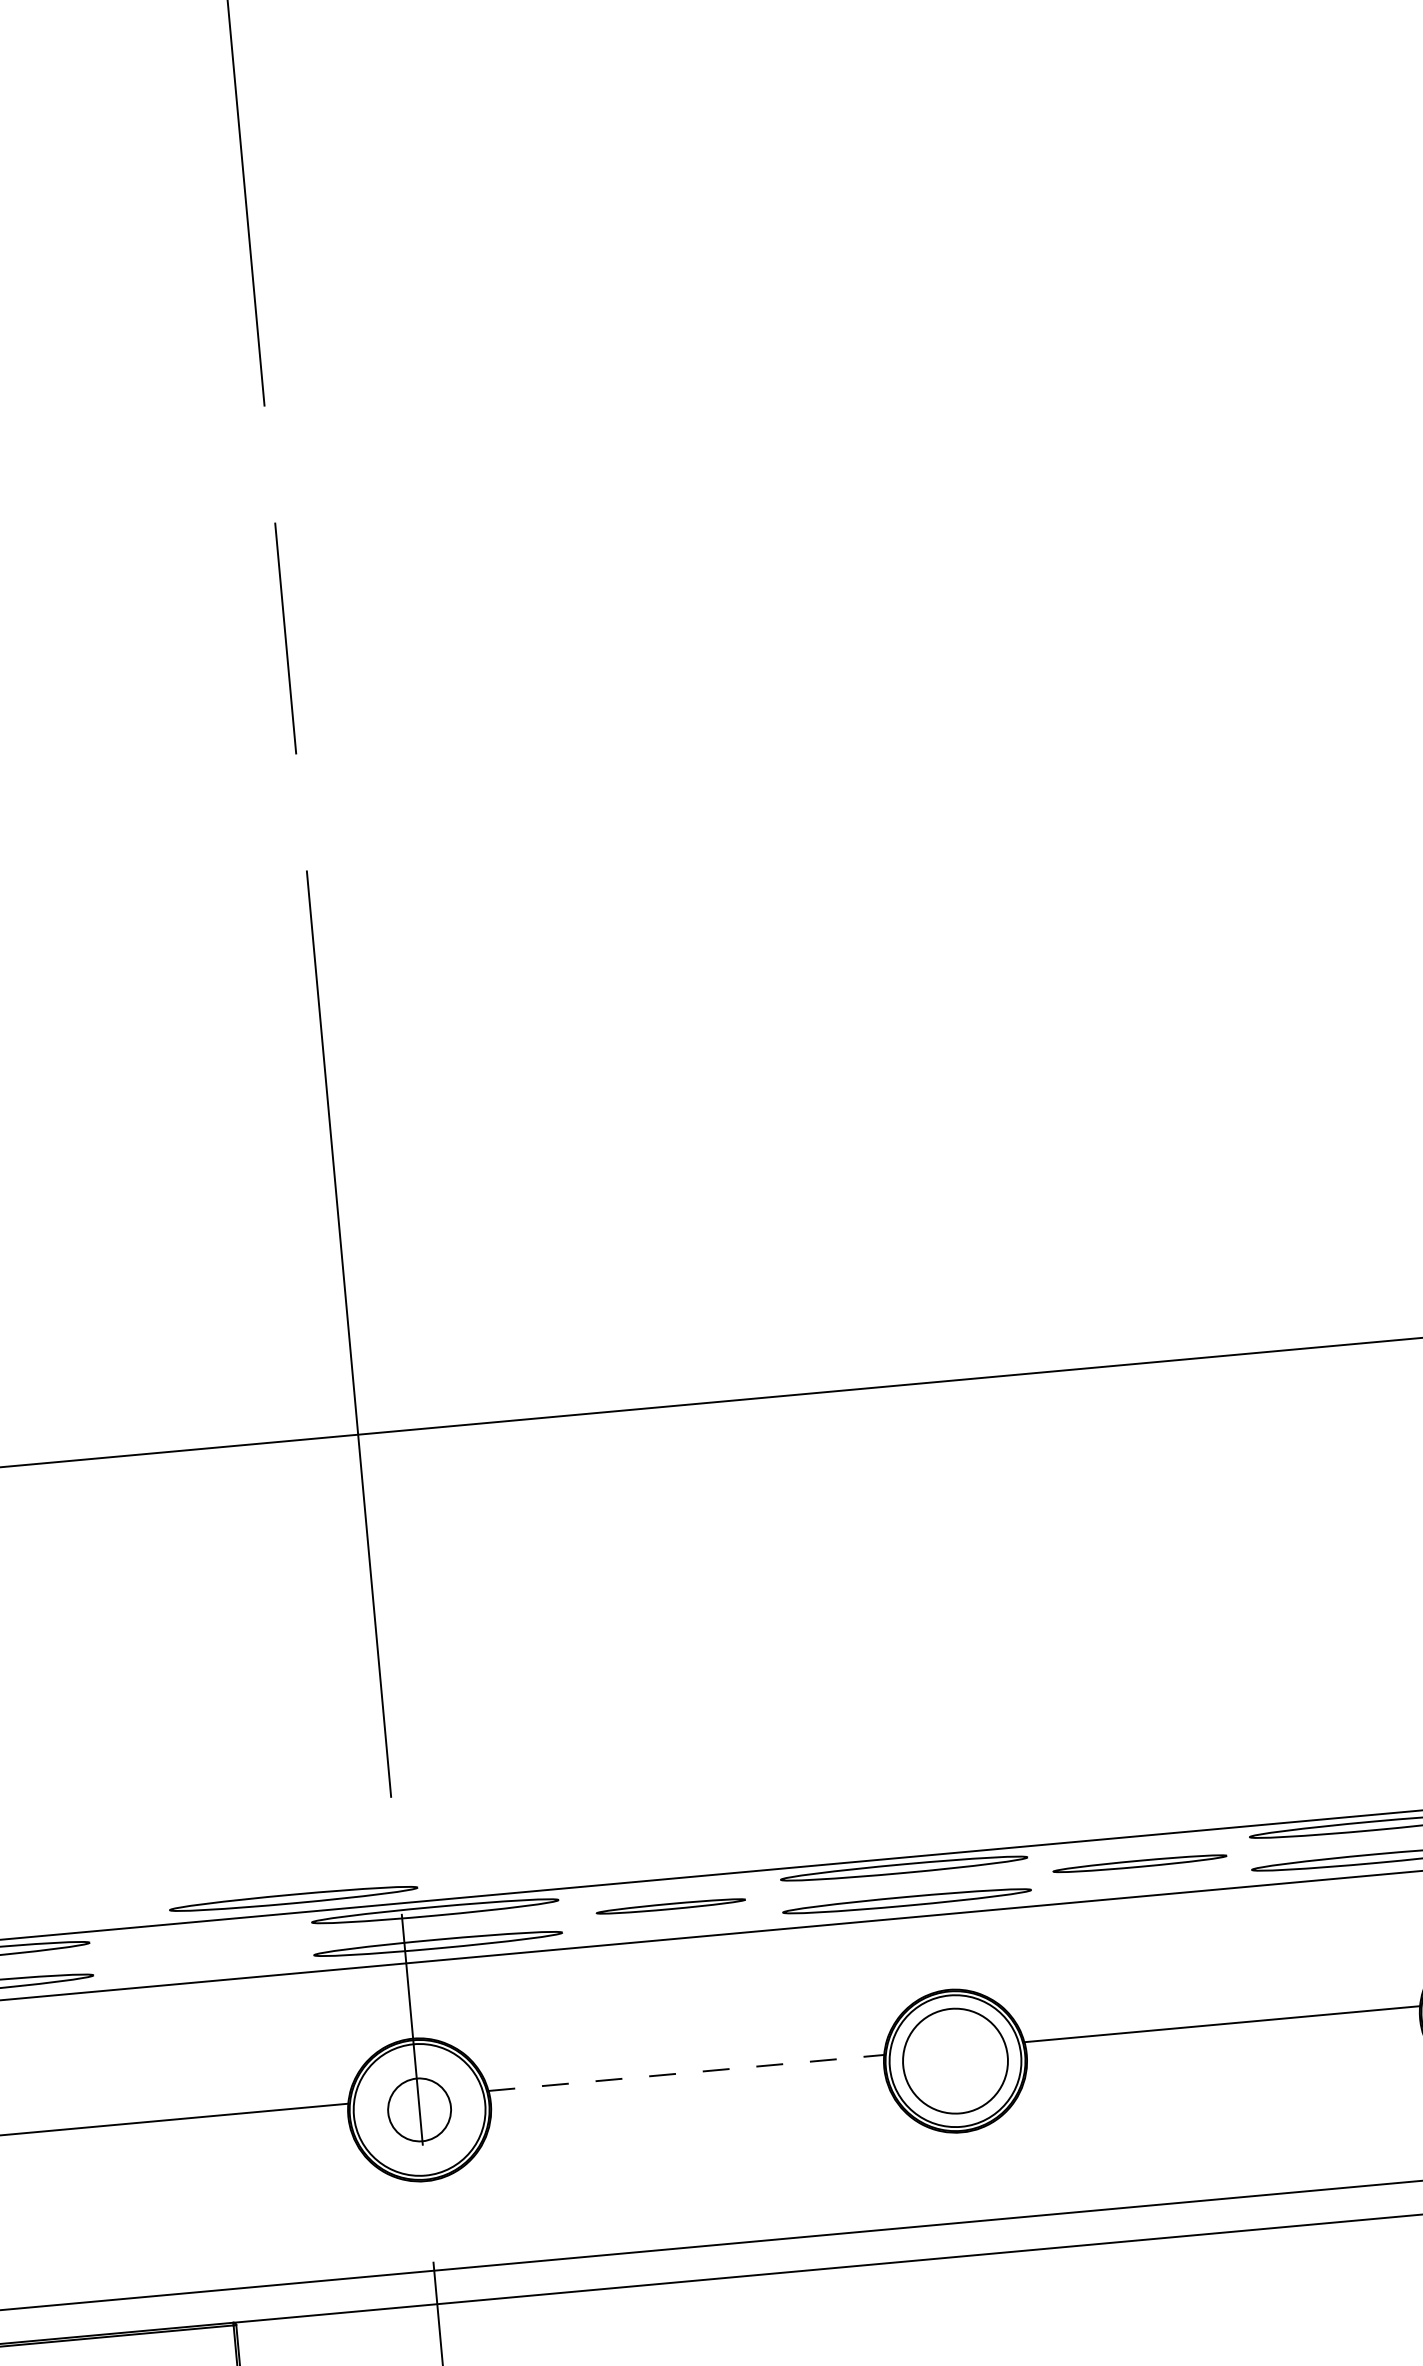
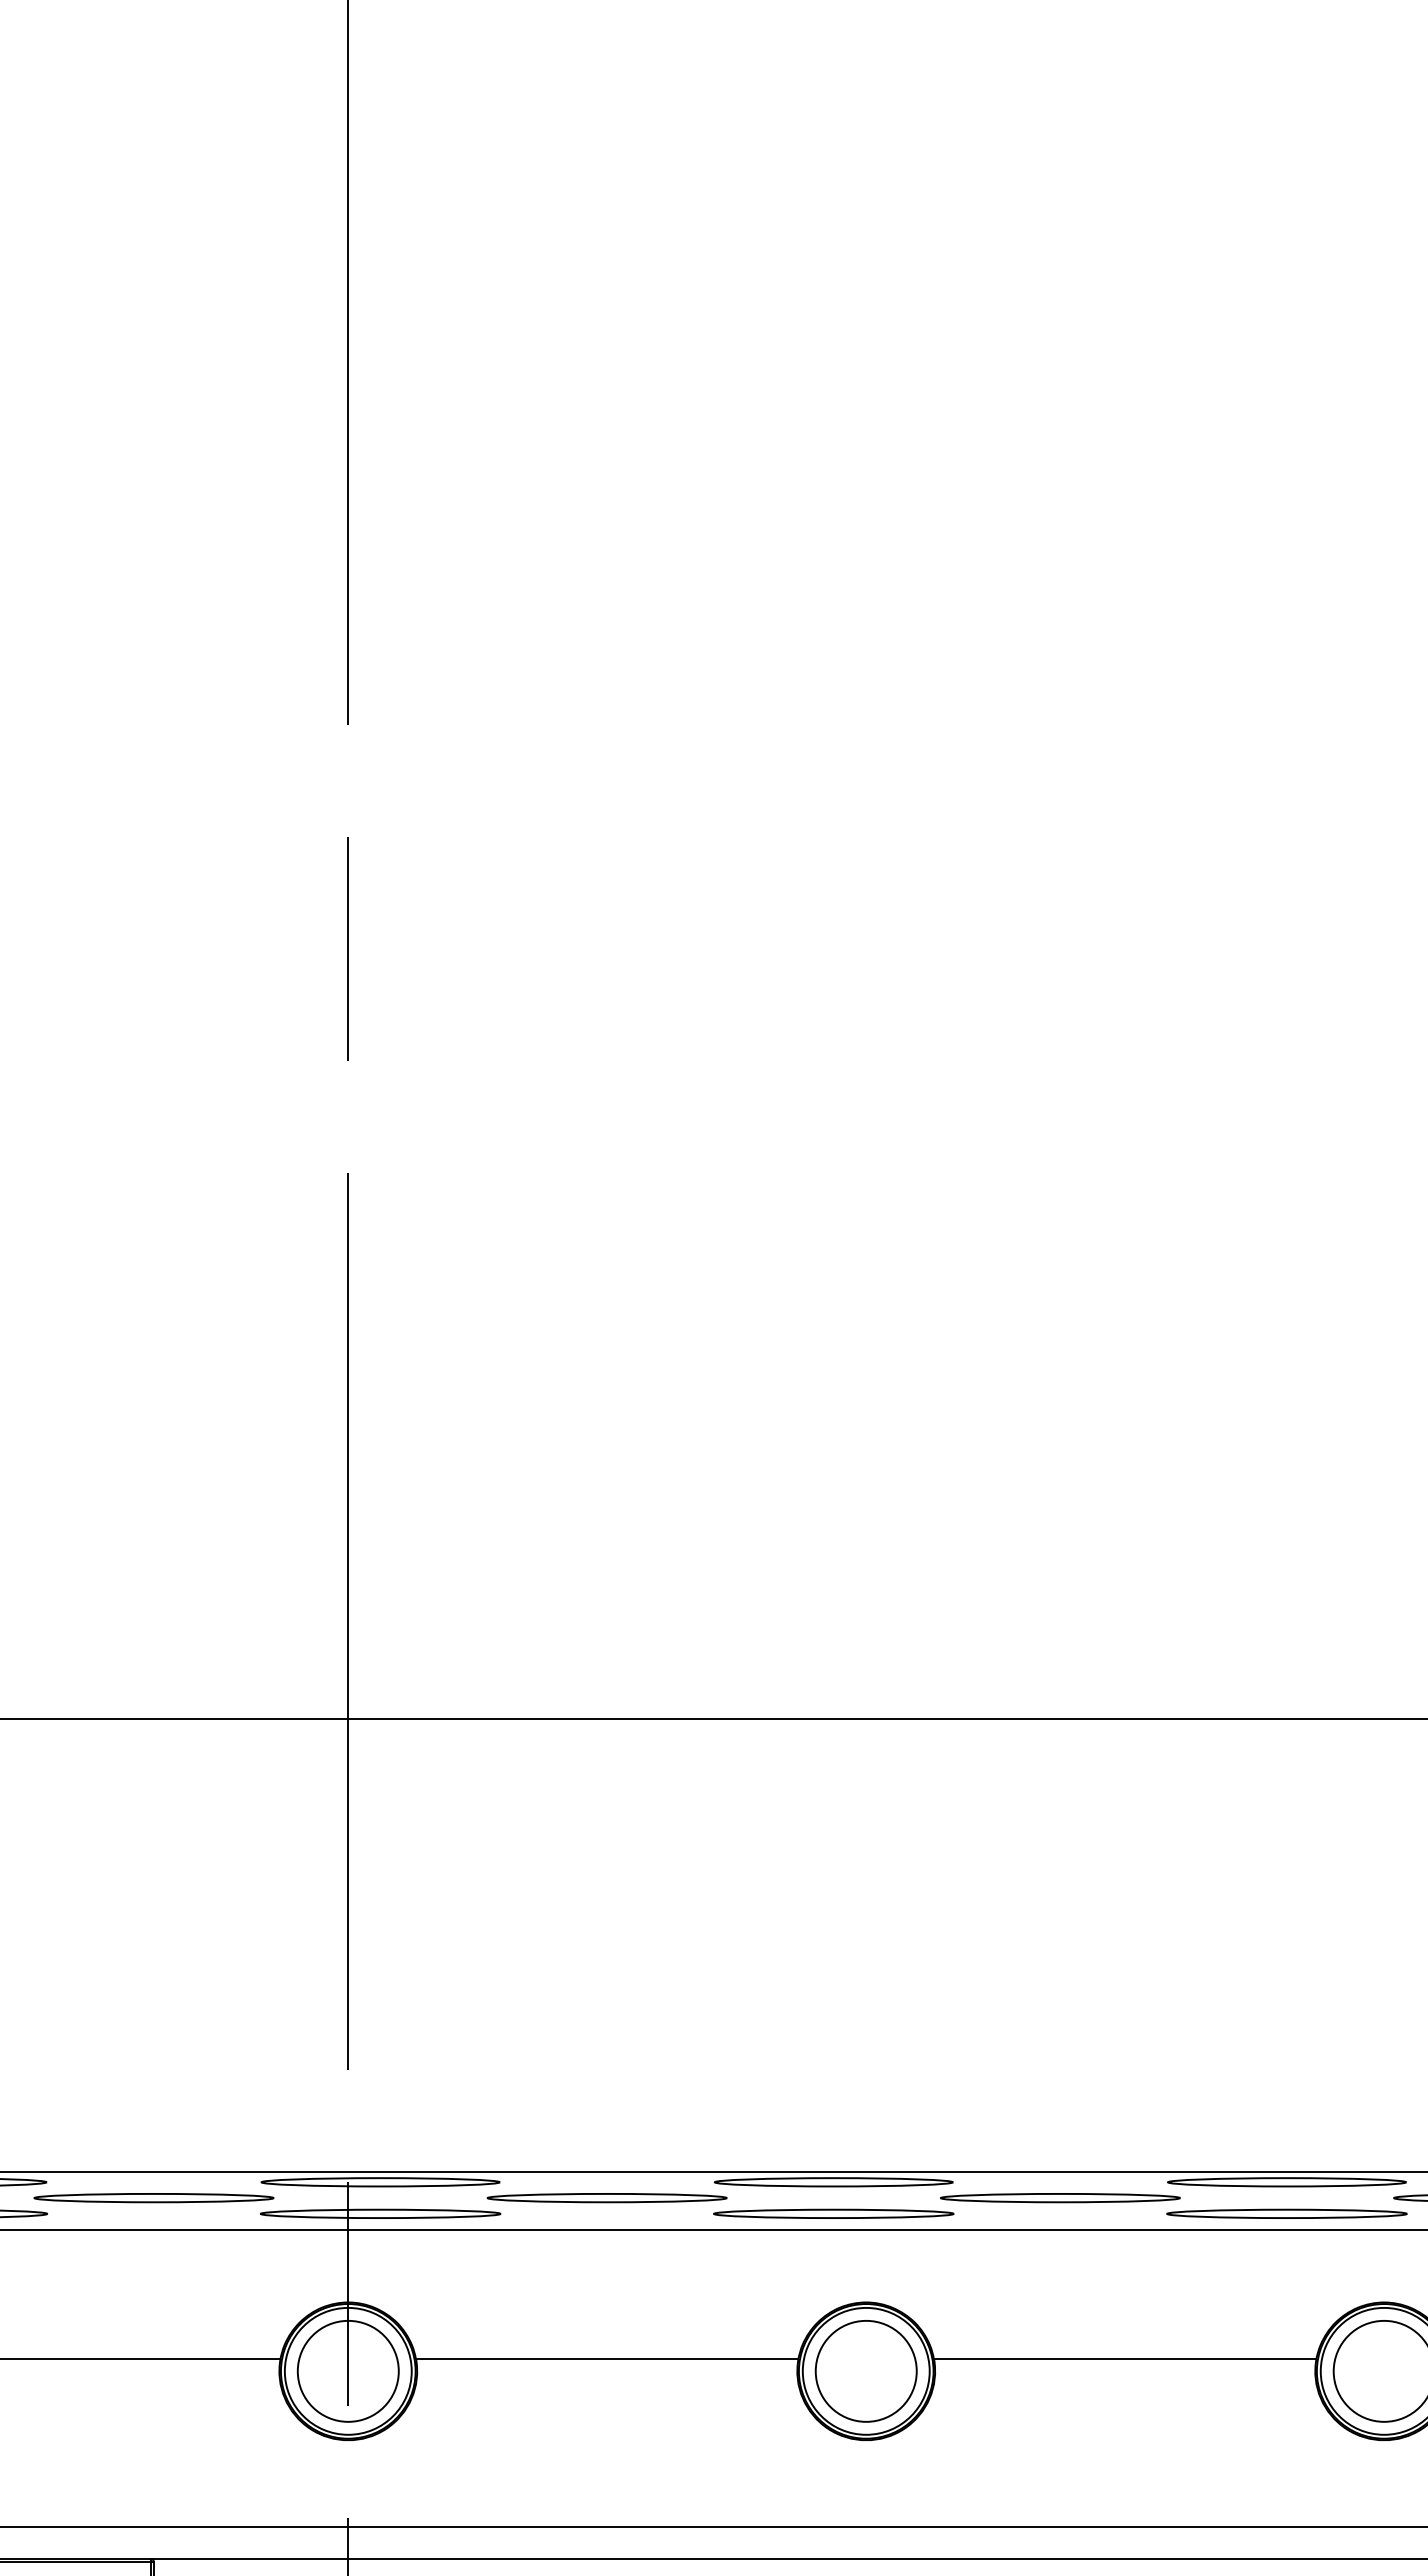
part: (1140, 1864) -> (1060, 2198), size x1.43
part: (293, 1899) -> (153, 2198), moved
part: (670, 1906) -> (606, 2198), size x1.67
line: (686, 2073) -> (607, 2359), dashed -> solid
circle: (418, 2109) -> (347, 2370), size x1.67

